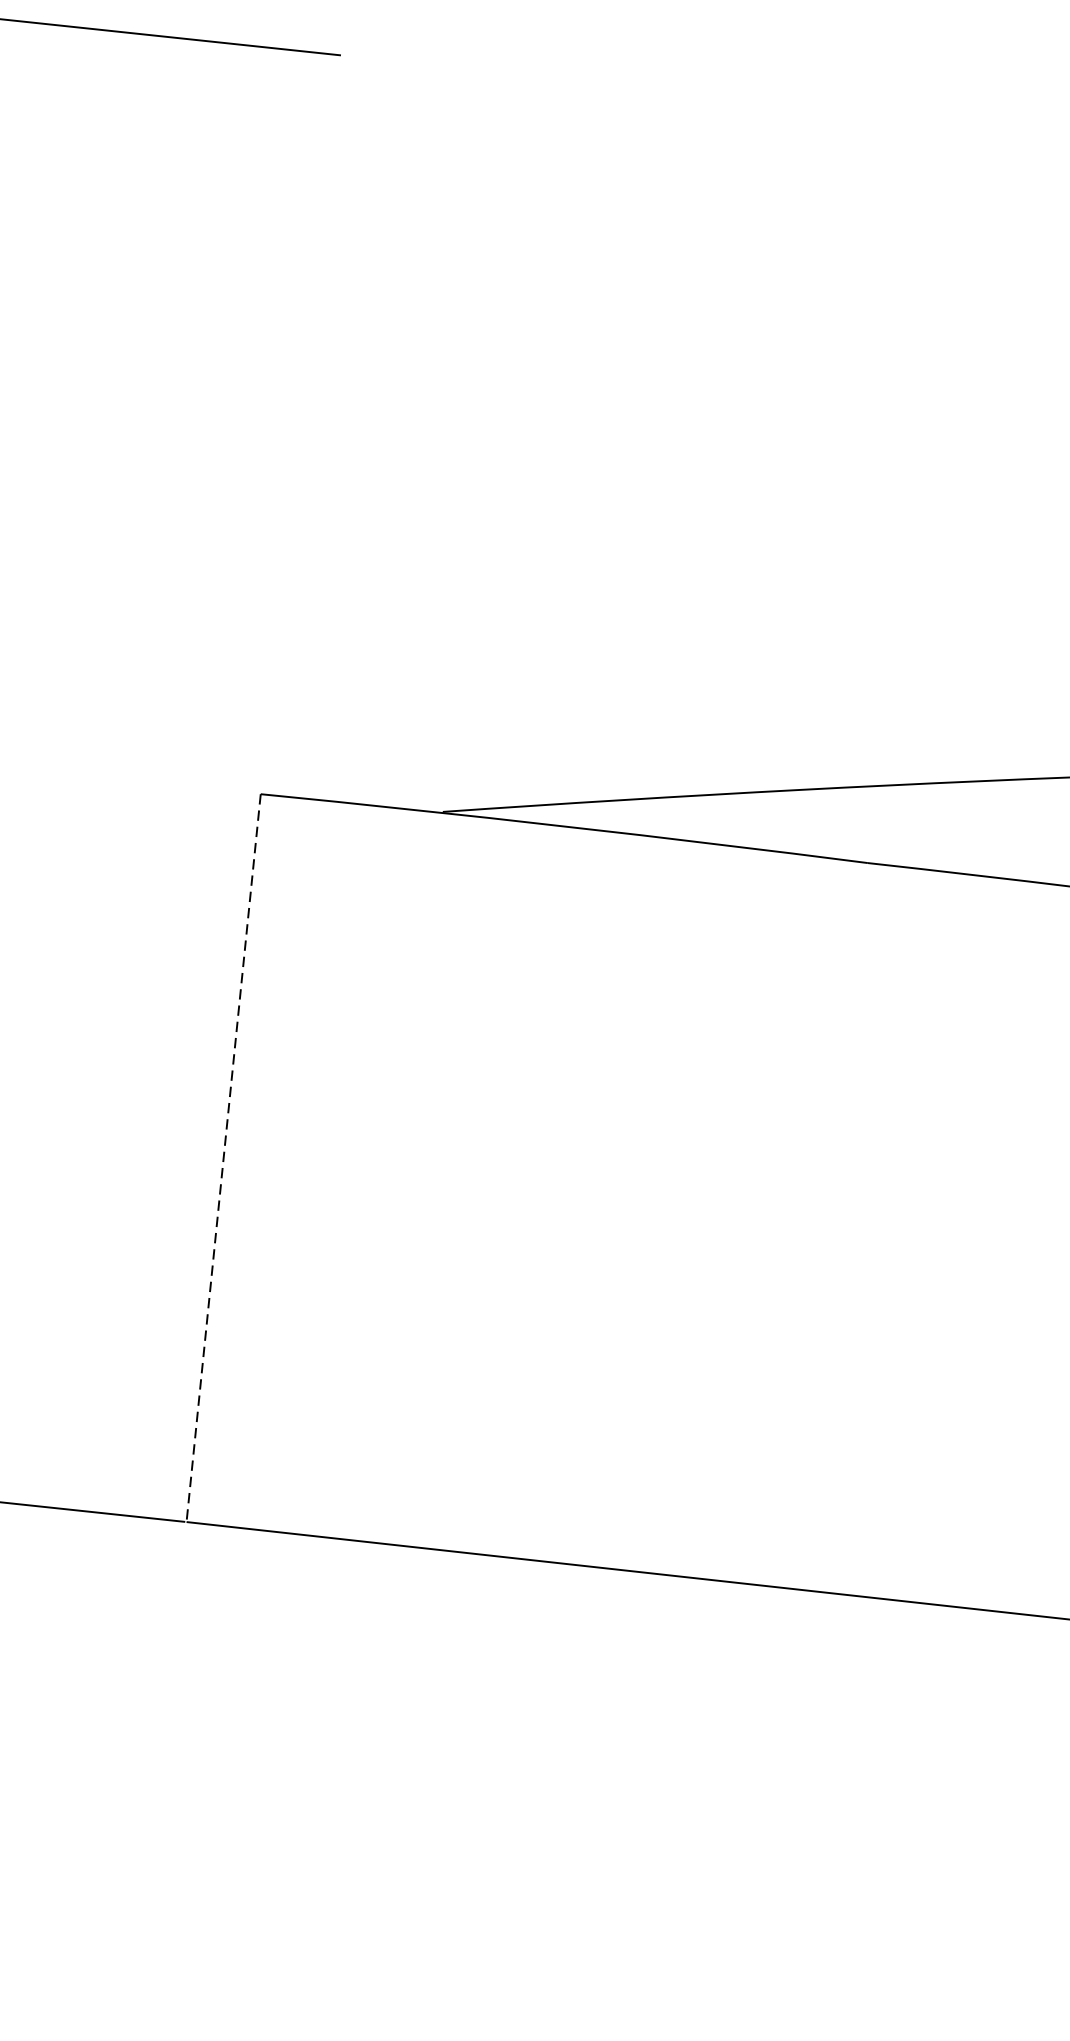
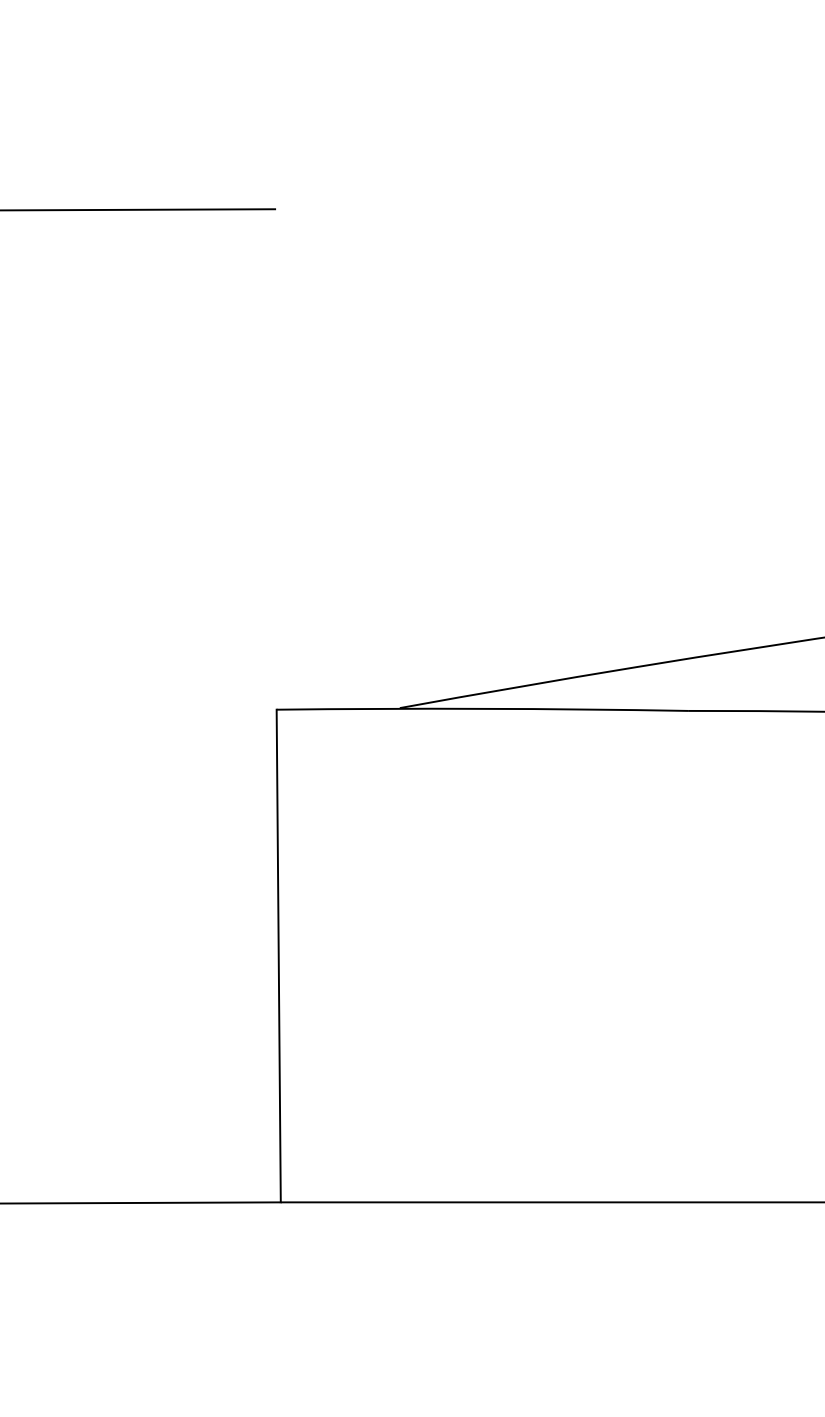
line: (223, 1158) -> (278, 956), dashed -> solid

